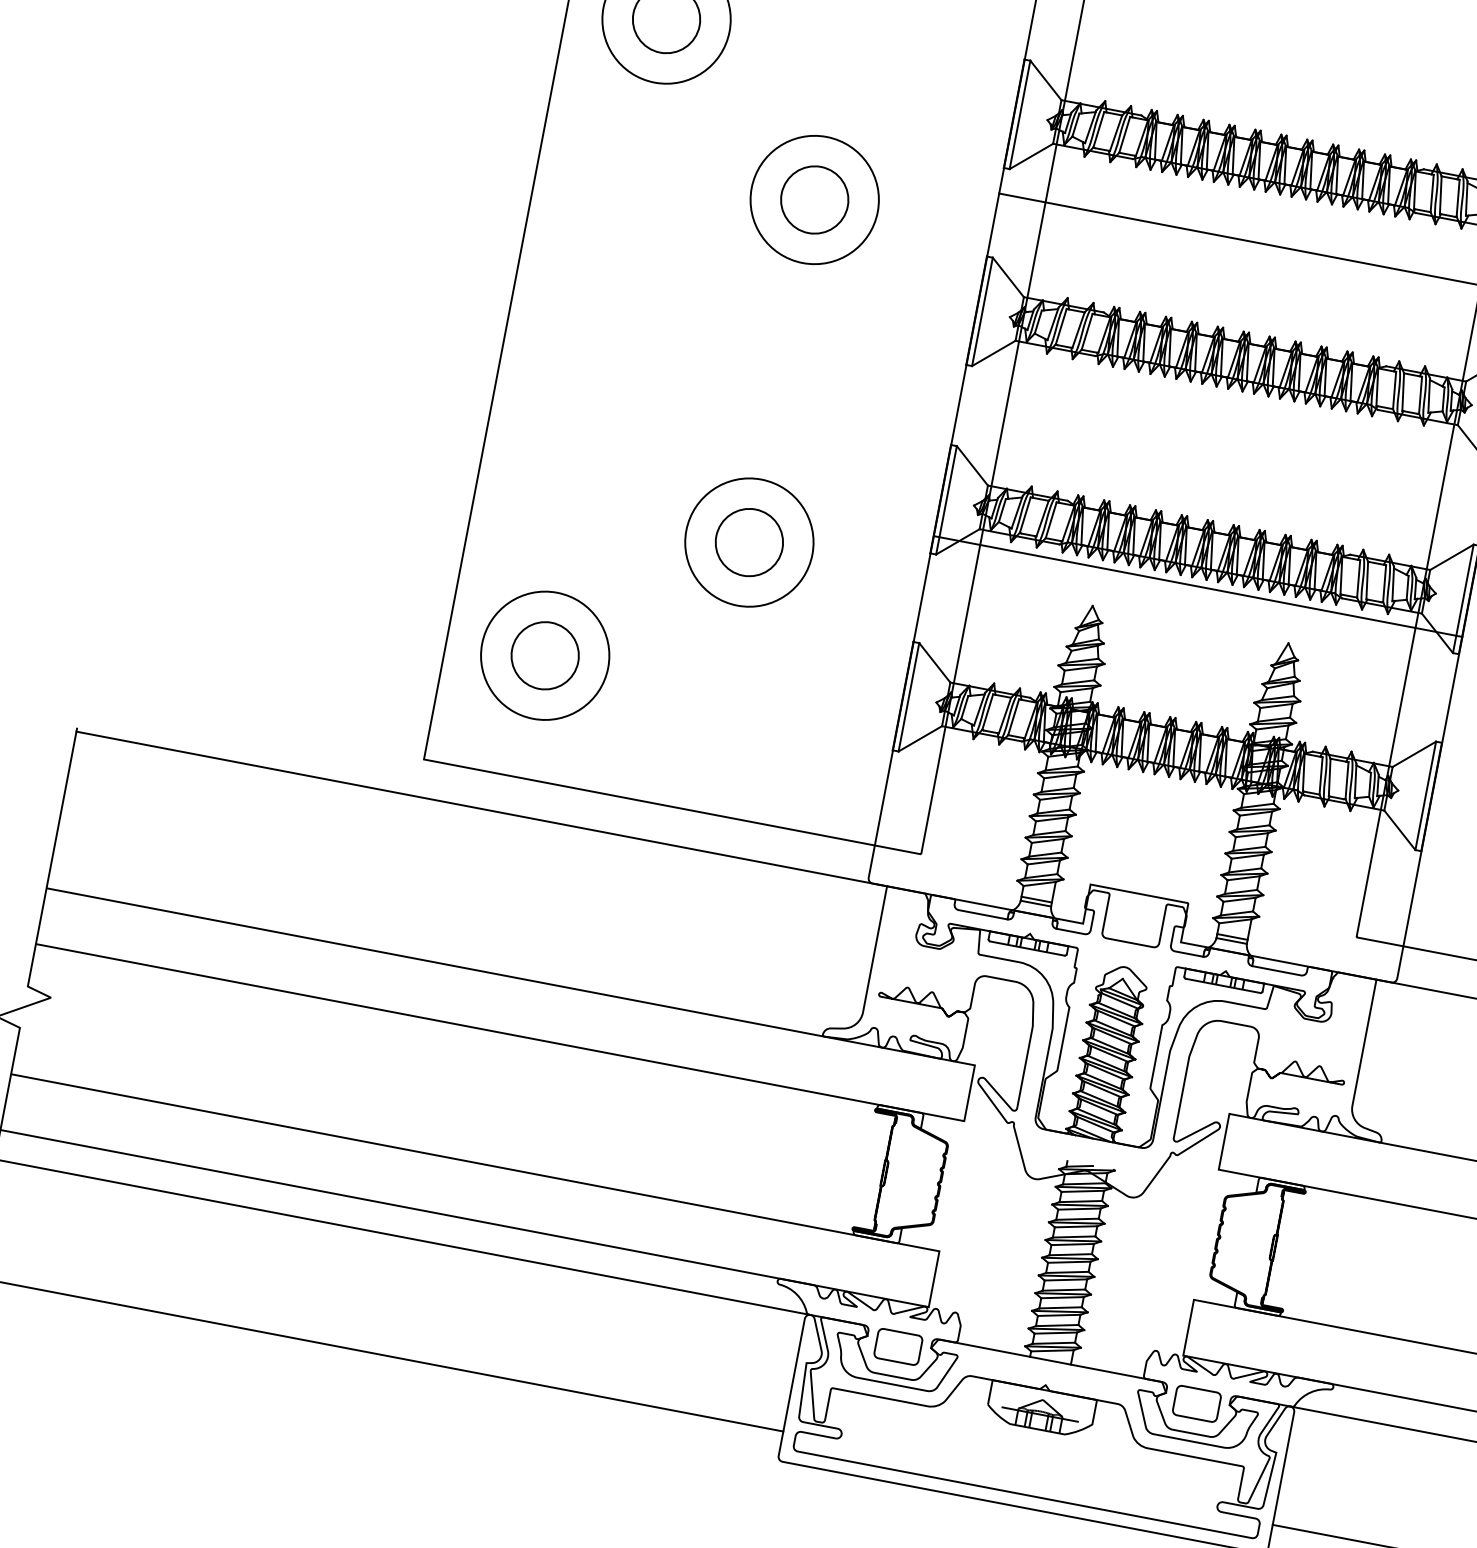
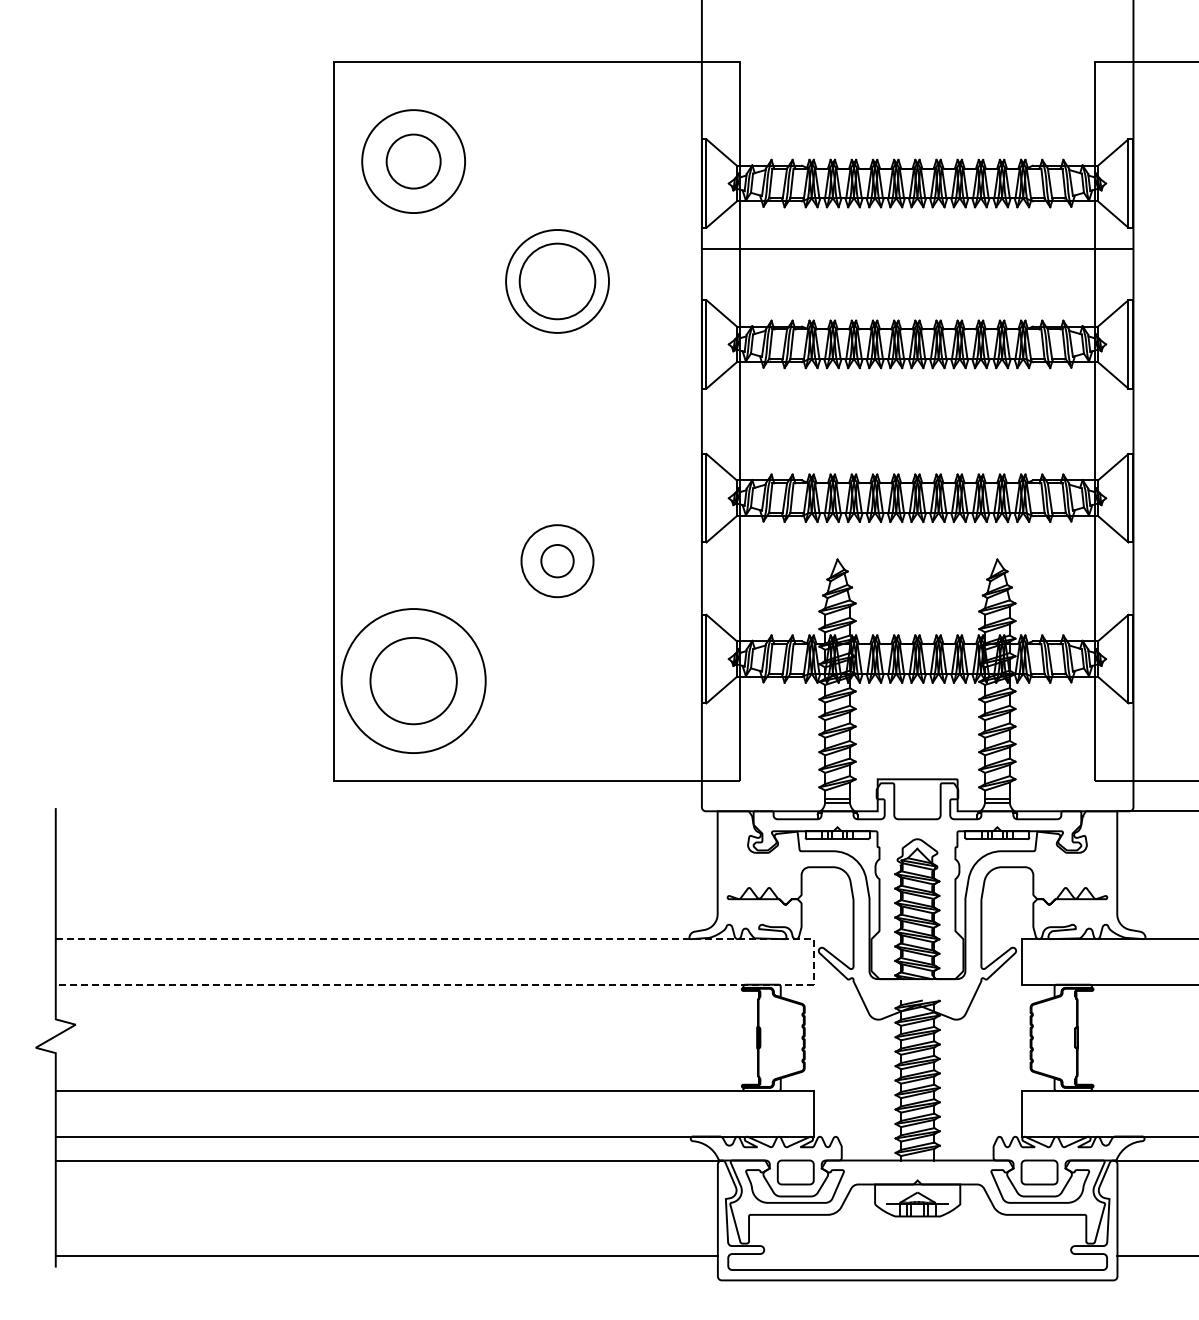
circle: (814, 200) -> (557, 281), size x1.4
circle: (749, 541) -> (557, 560), size x0.7
circle: (749, 542) -> (557, 561), size x0.6
line: (1197, 586) -> (917, 528), removed
circle: (545, 655) -> (413, 680), size x1.4
circle: (544, 656) -> (413, 681), size x1.6
line: (481, 809) -> (386, 811), removed
line: (969, 1092) -> (813, 961), solid -> dashed

